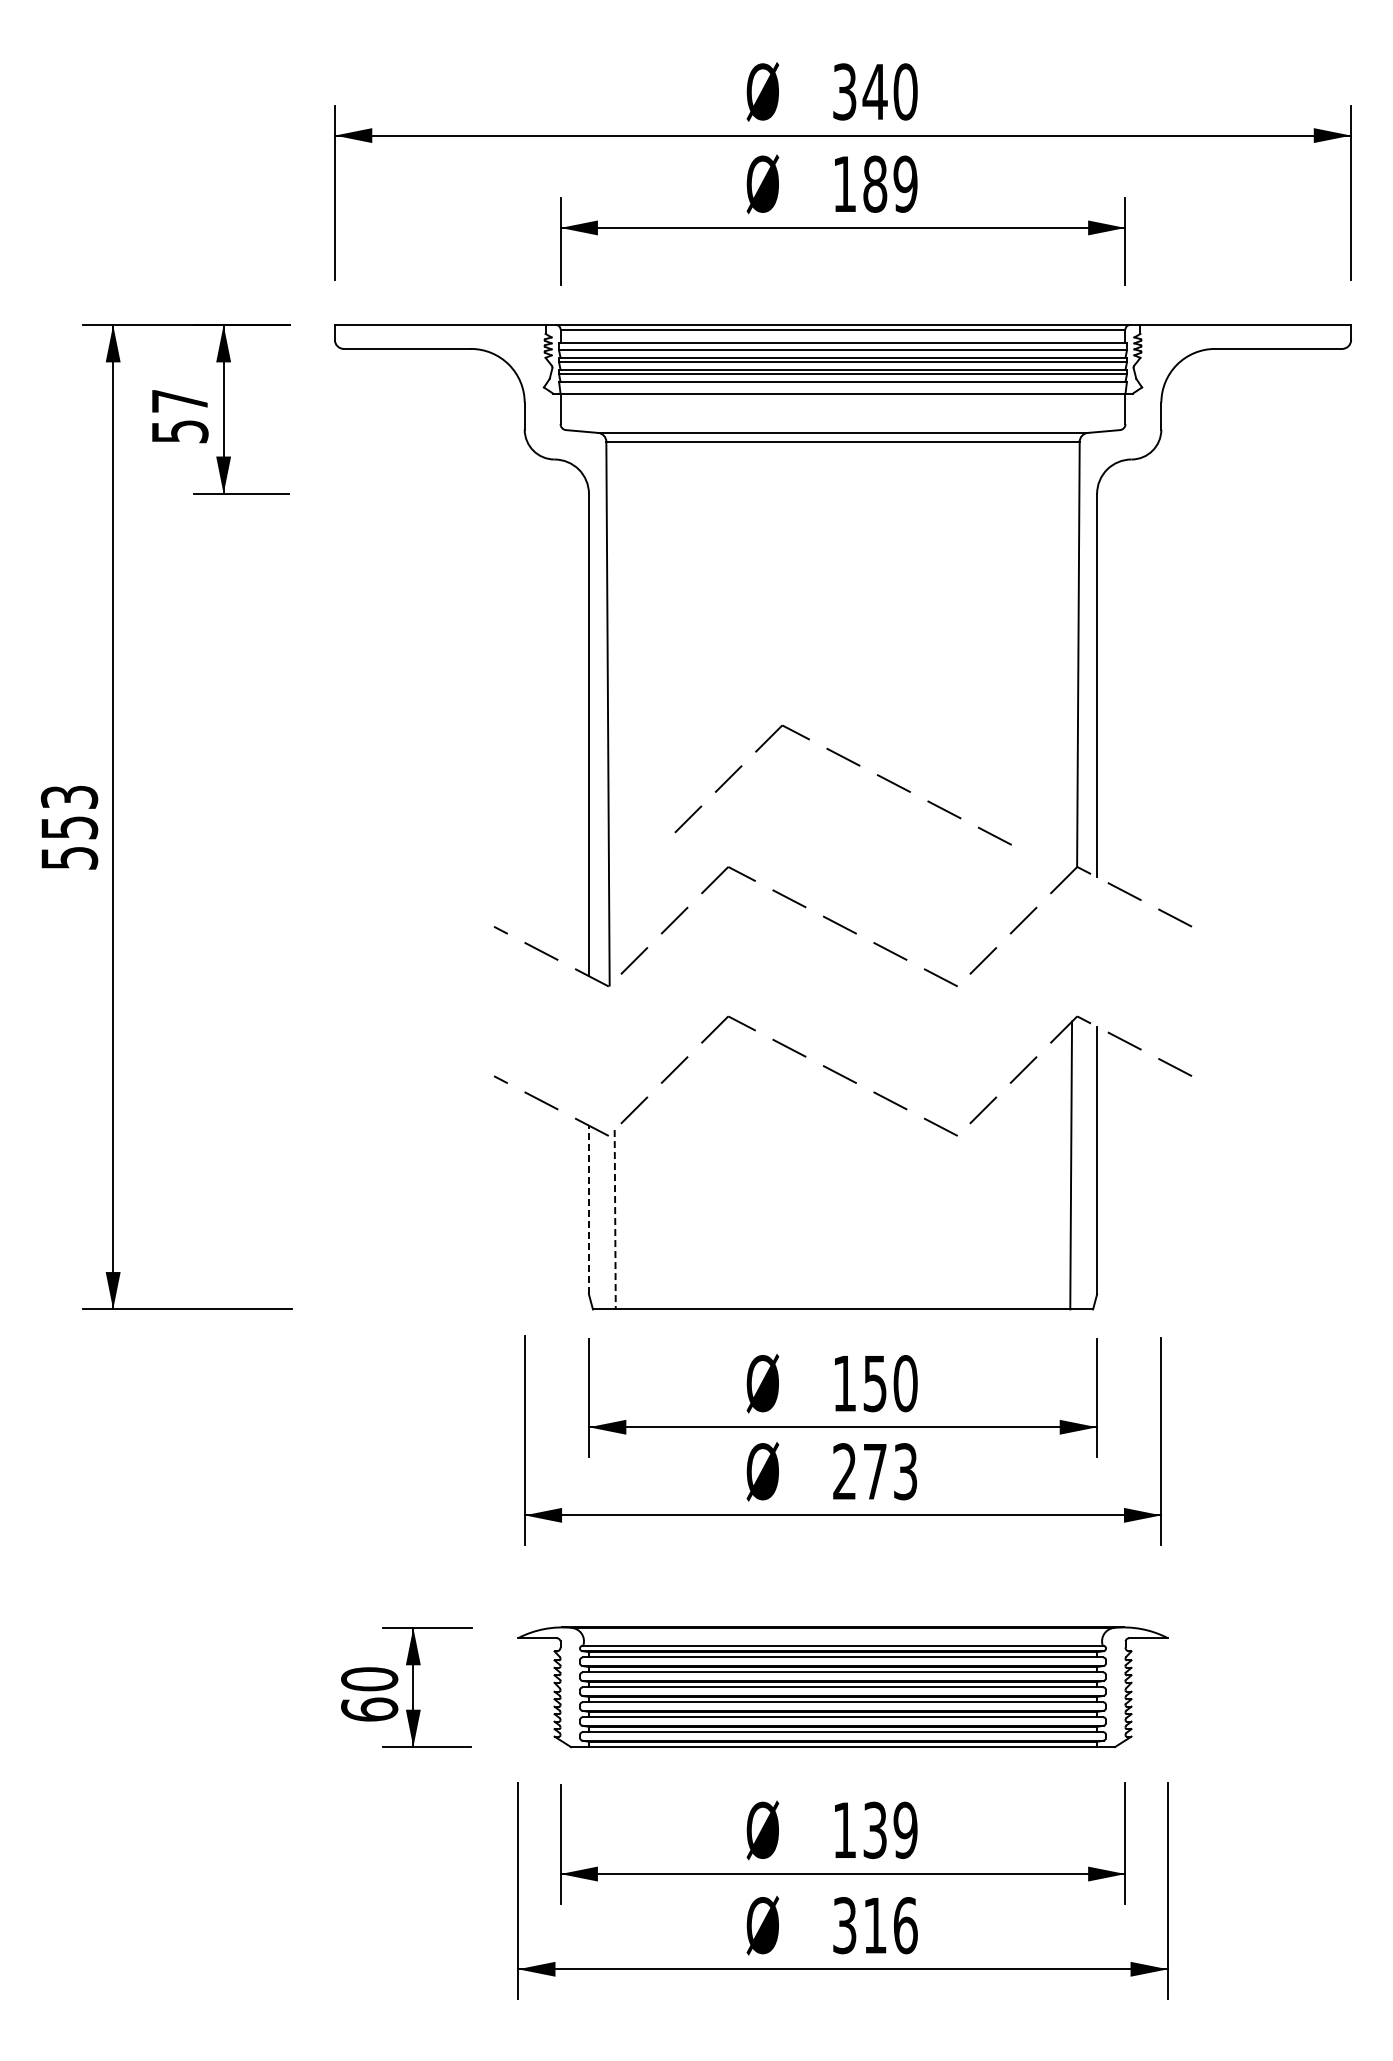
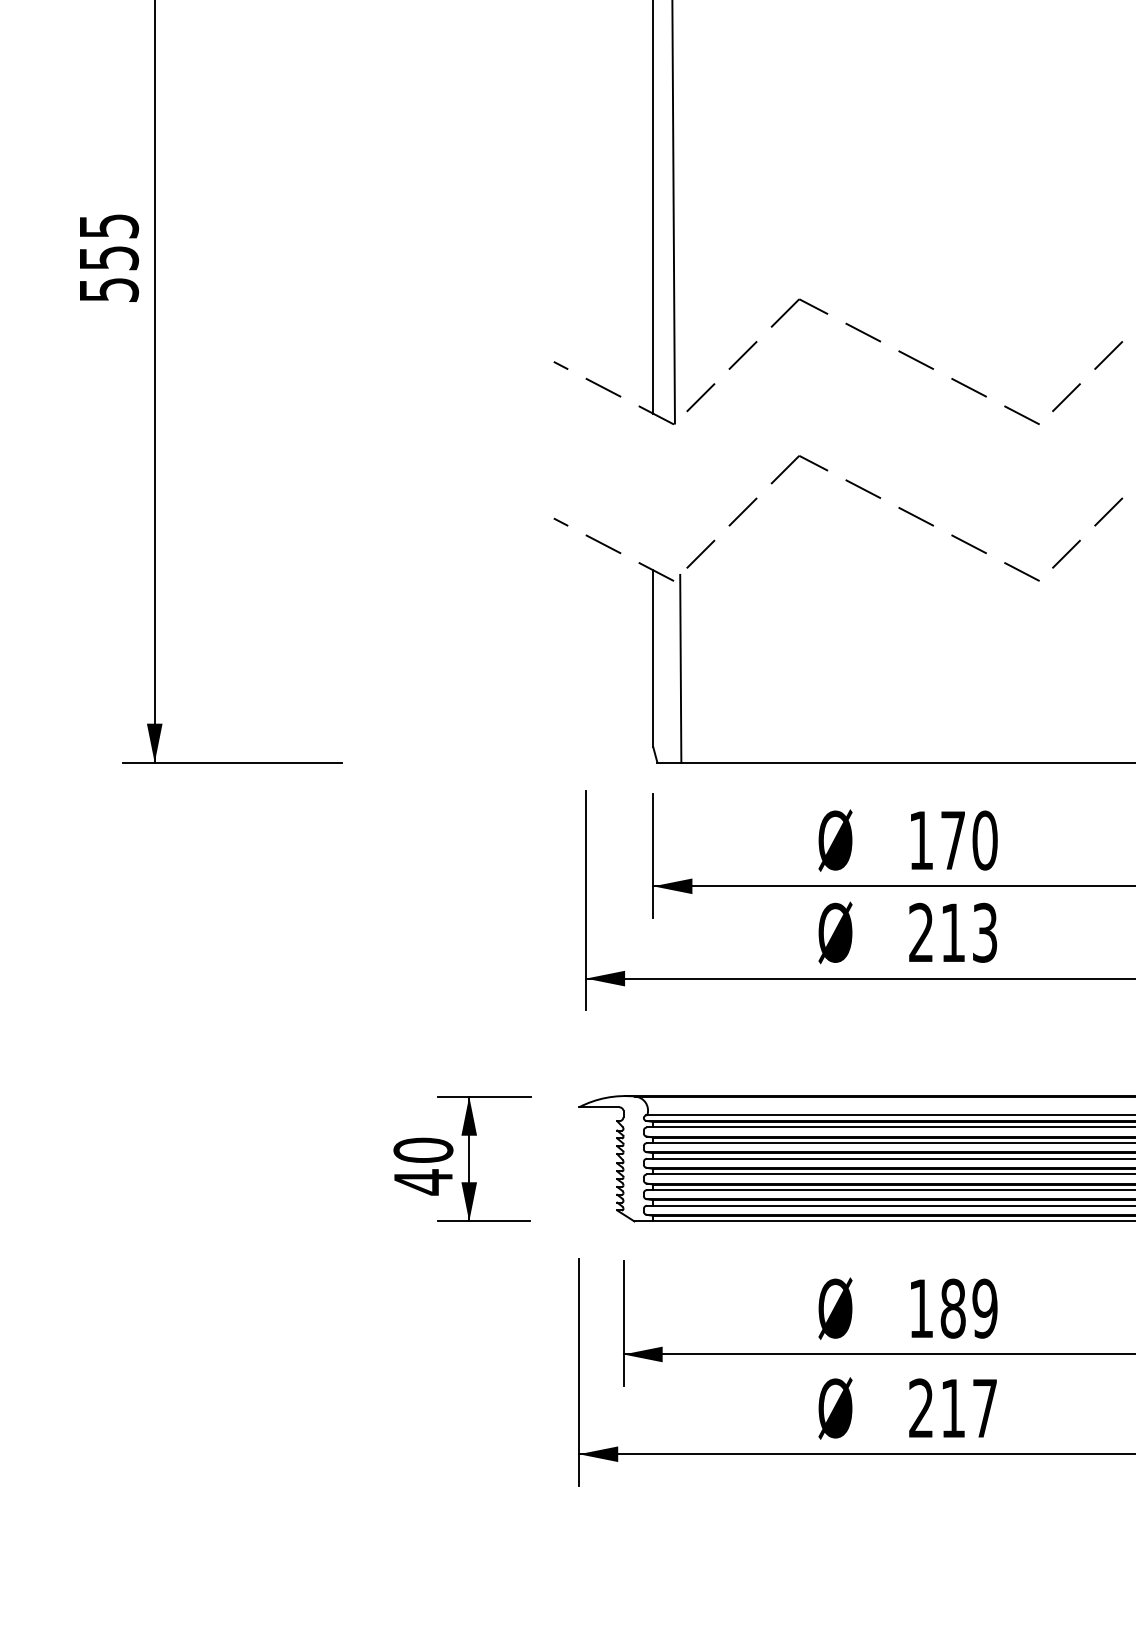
part: (854, 764) -> (931, 191), removed
text: (68, 797) -> (107, 226), 553 -> 555
line: (588, 1209) -> (652, 658), dashed -> solid
line: (615, 1219) -> (681, 668), dashed -> solid
text: (874, 1384) -> (952, 841), 150 -> 170
text: (875, 1471) -> (953, 932), 273 -> 213
text: (369, 1709) -> (423, 1182), 60 -> 40
text: (875, 1830) -> (953, 1308), 139 -> 189
text: (875, 1925) -> (953, 1408), 316 -> 217

